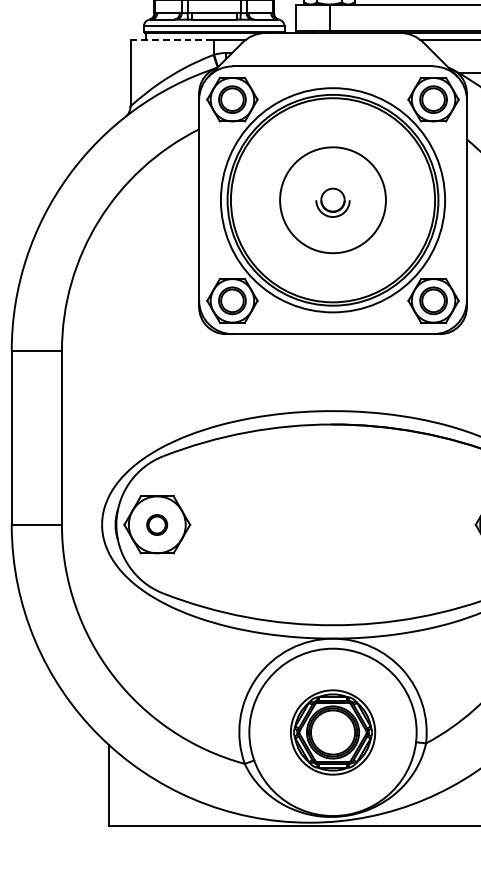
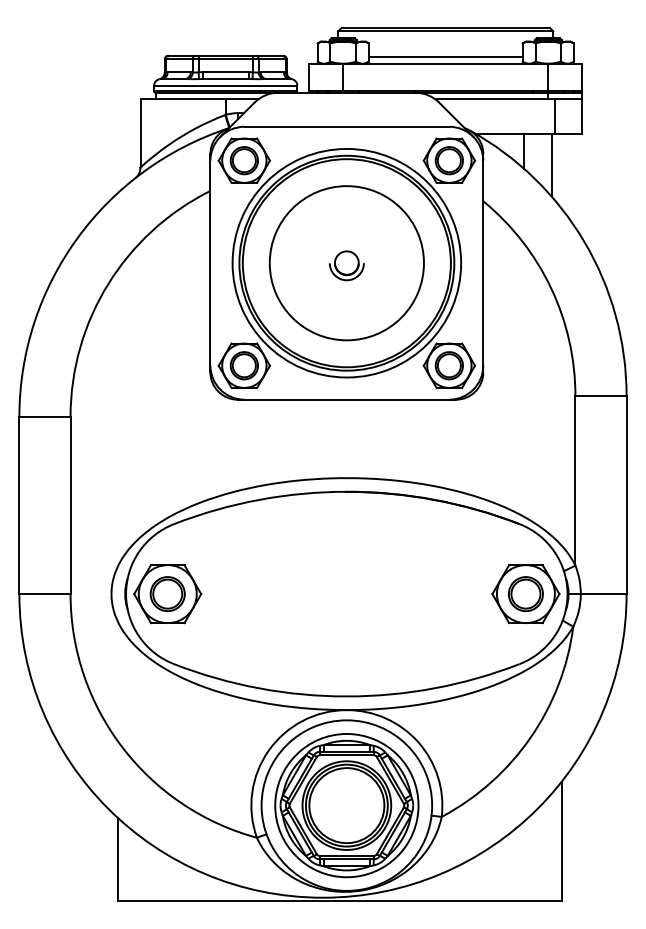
line: (172, 39) -> (183, 99), dashed -> solid
circle: (332, 200) -> (346, 263), size x1.43
part: (157, 525) -> (167, 594), size x1.67
part: (332, 732) -> (346, 805), size x1.67

